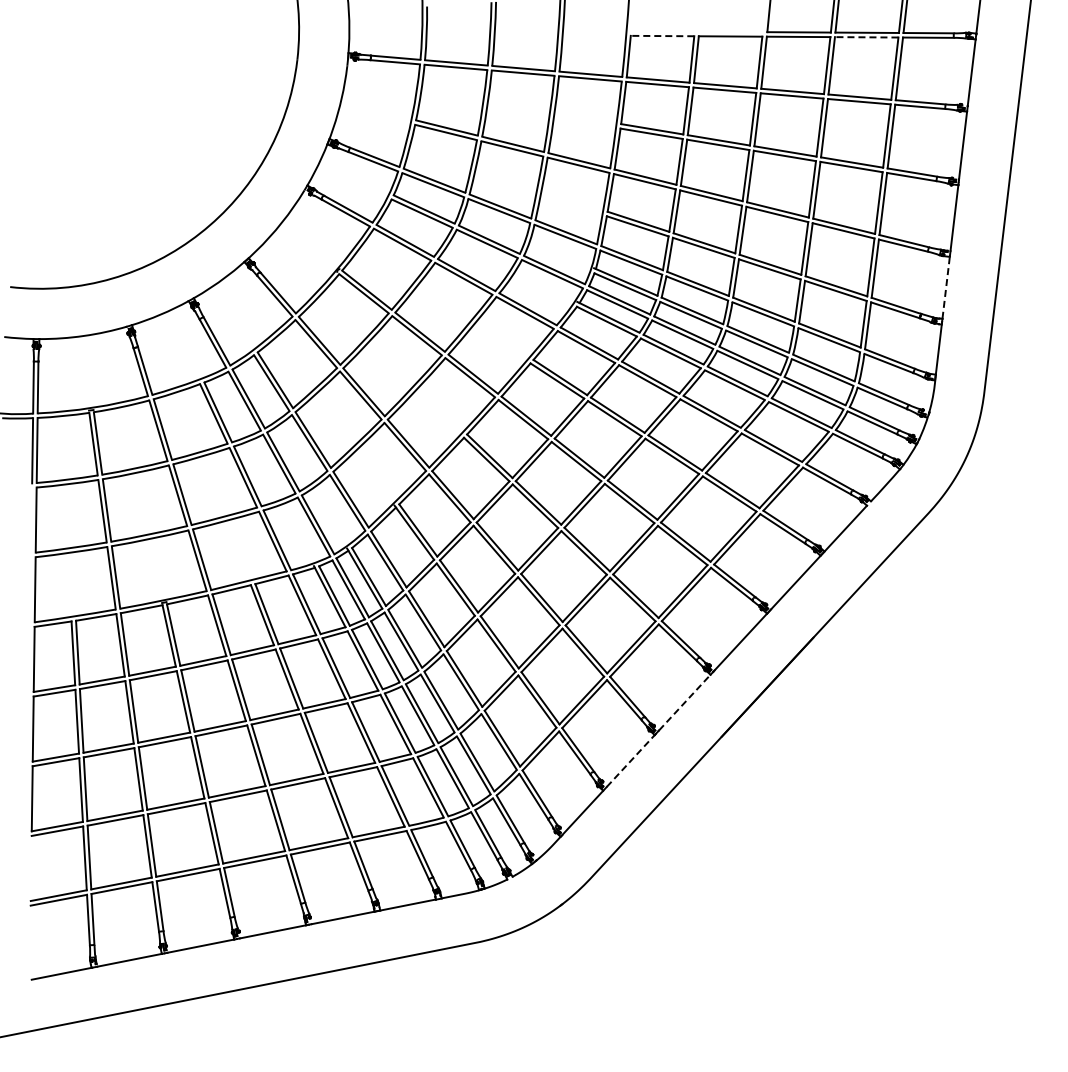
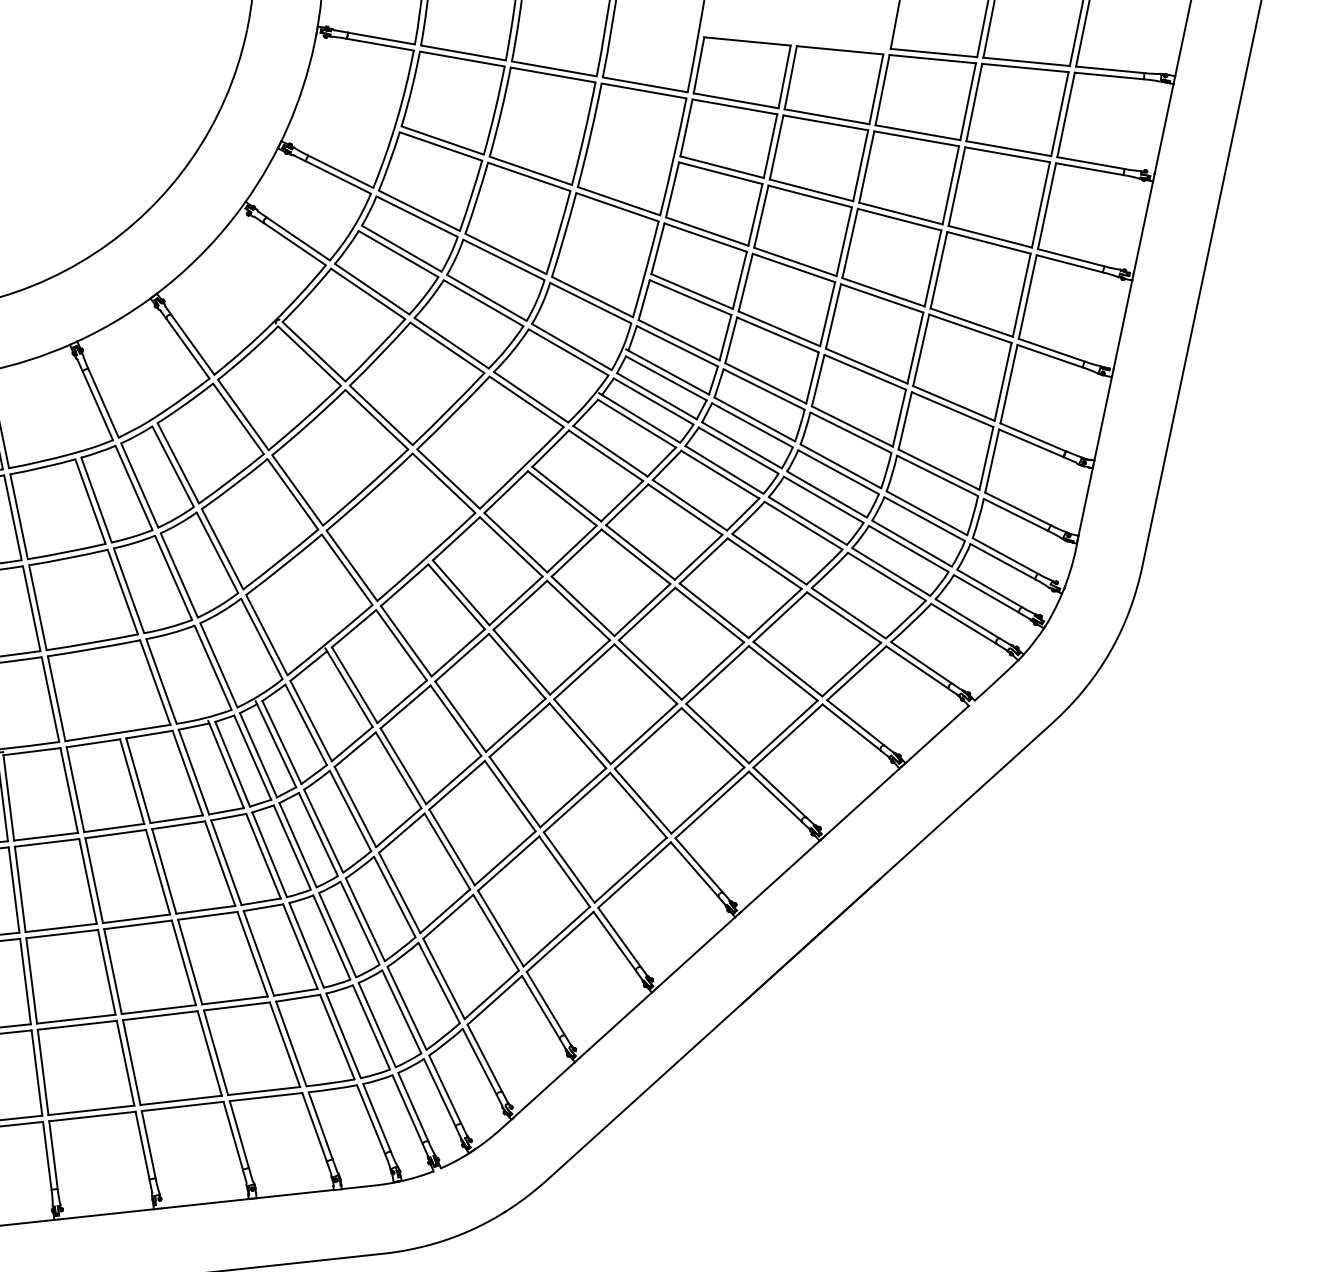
line: (662, 36) -> (747, 42), dashed -> solid
line: (866, 37) -> (1025, 68), dashed -> solid
line: (946, 287) -> (1103, 418), dashed -> solid
line: (659, 730) -> (658, 986), dashed -> solid

